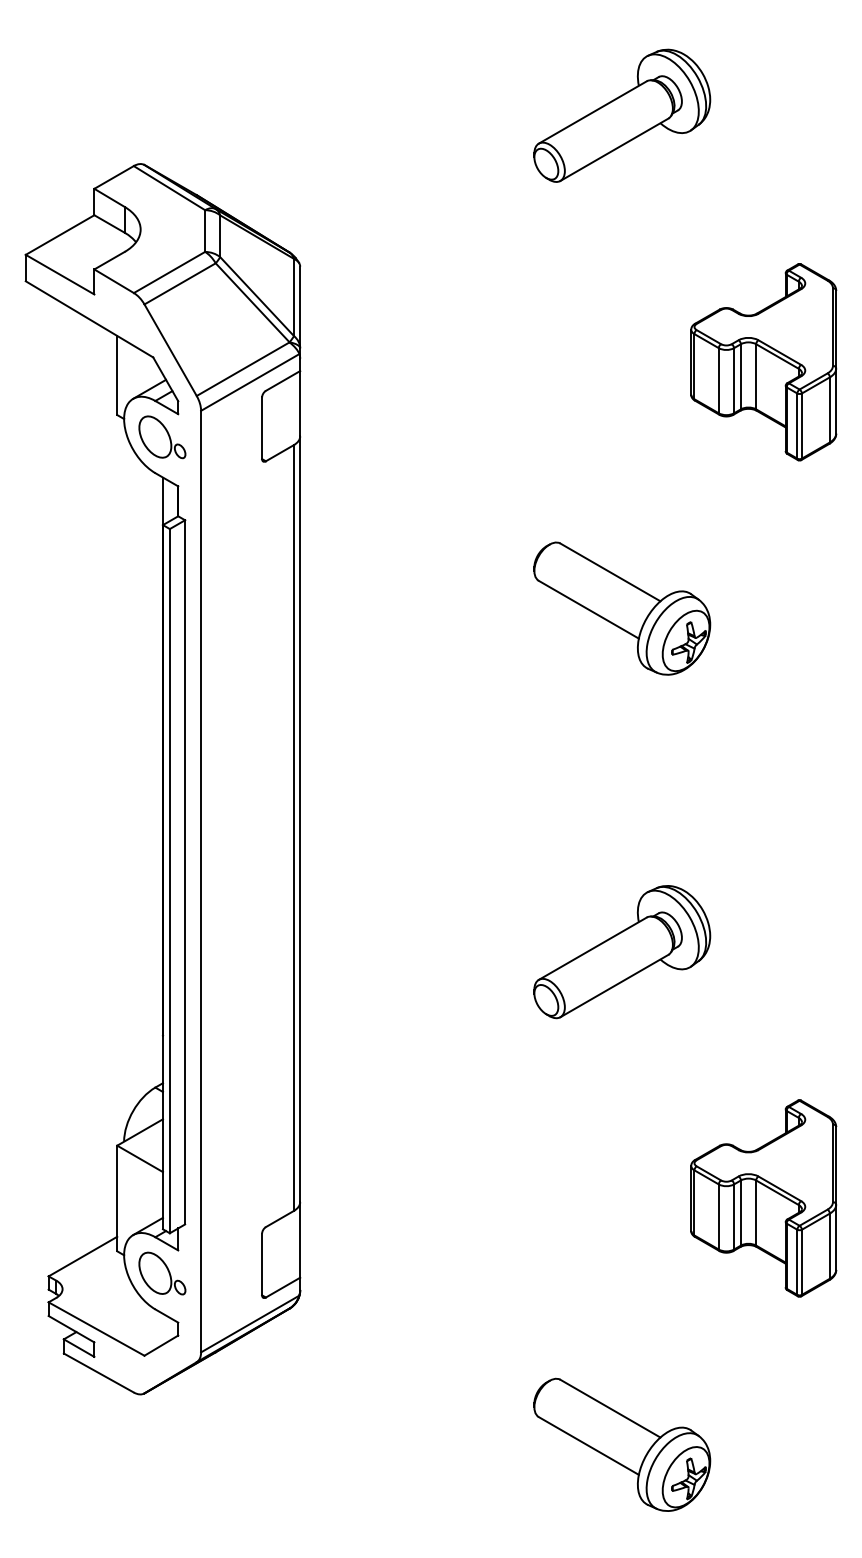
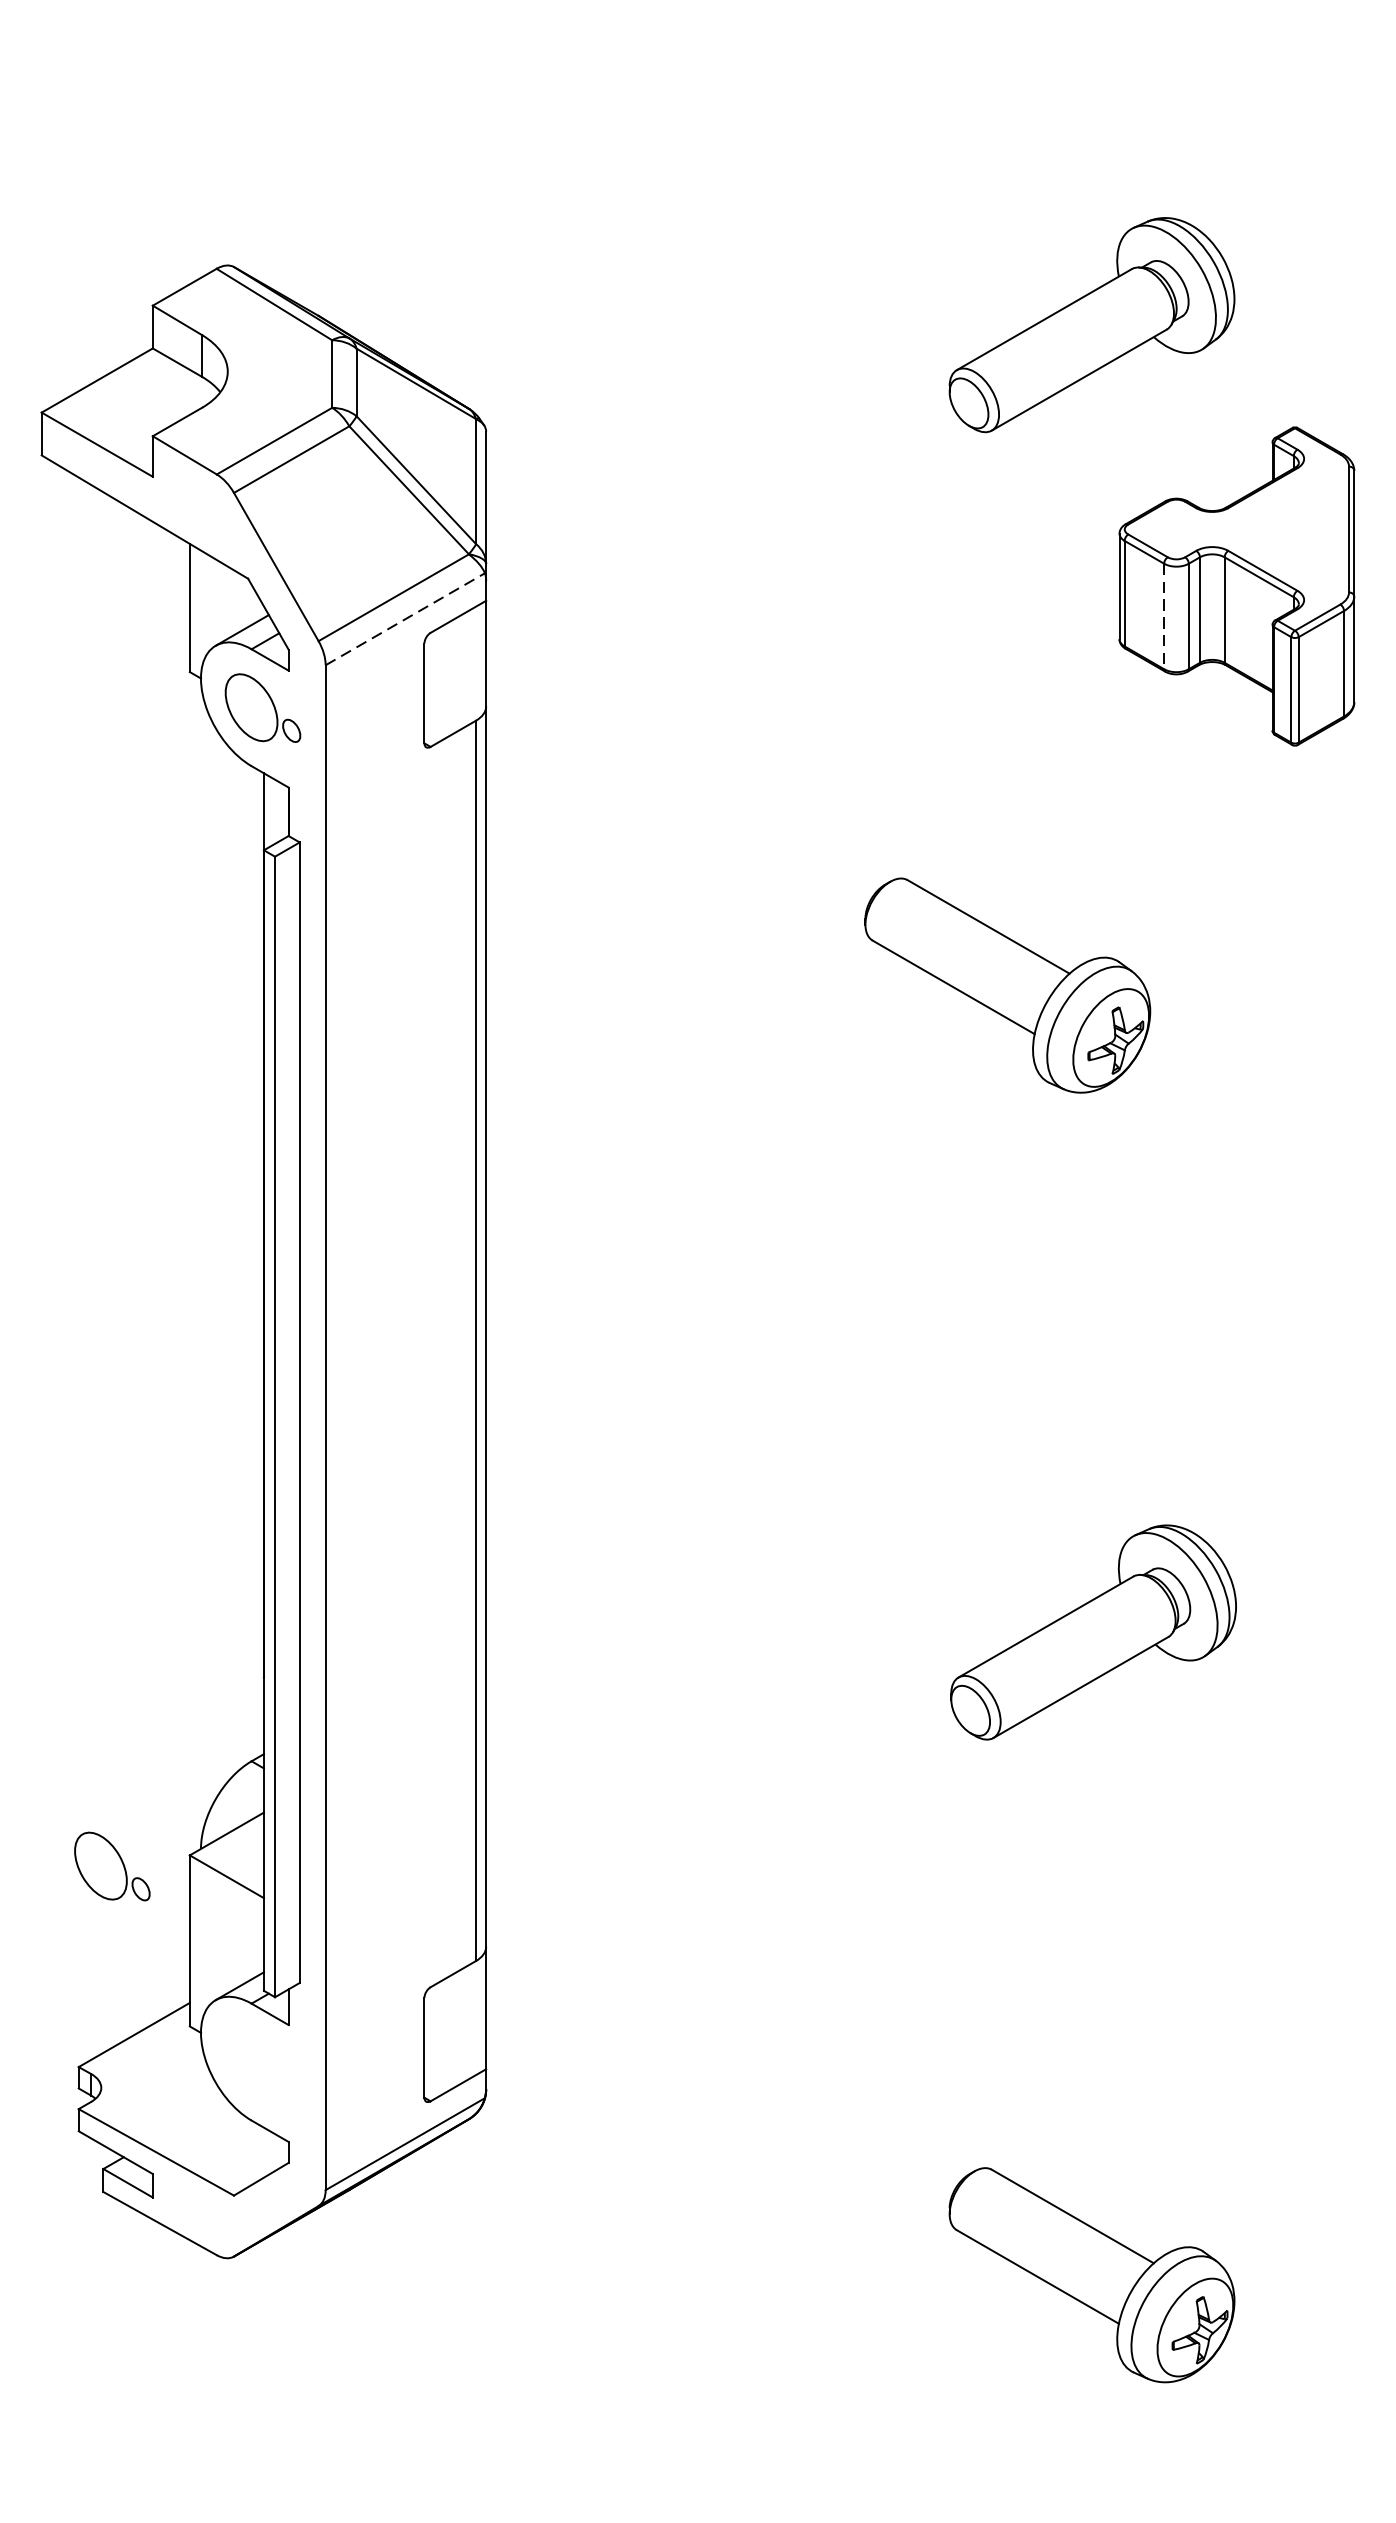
part: (622, 115) -> (1092, 324), moved
line: (718, 380) -> (1163, 616), solid -> dashed
line: (250, 382) -> (405, 619), solid -> dashed
part: (622, 952) -> (1093, 1633), moved
part: (763, 1198) -> (1236, 1940), removed
part: (162, 1273) -> (112, 1866), moved
part: (622, 1444) -> (1092, 2274), moved

